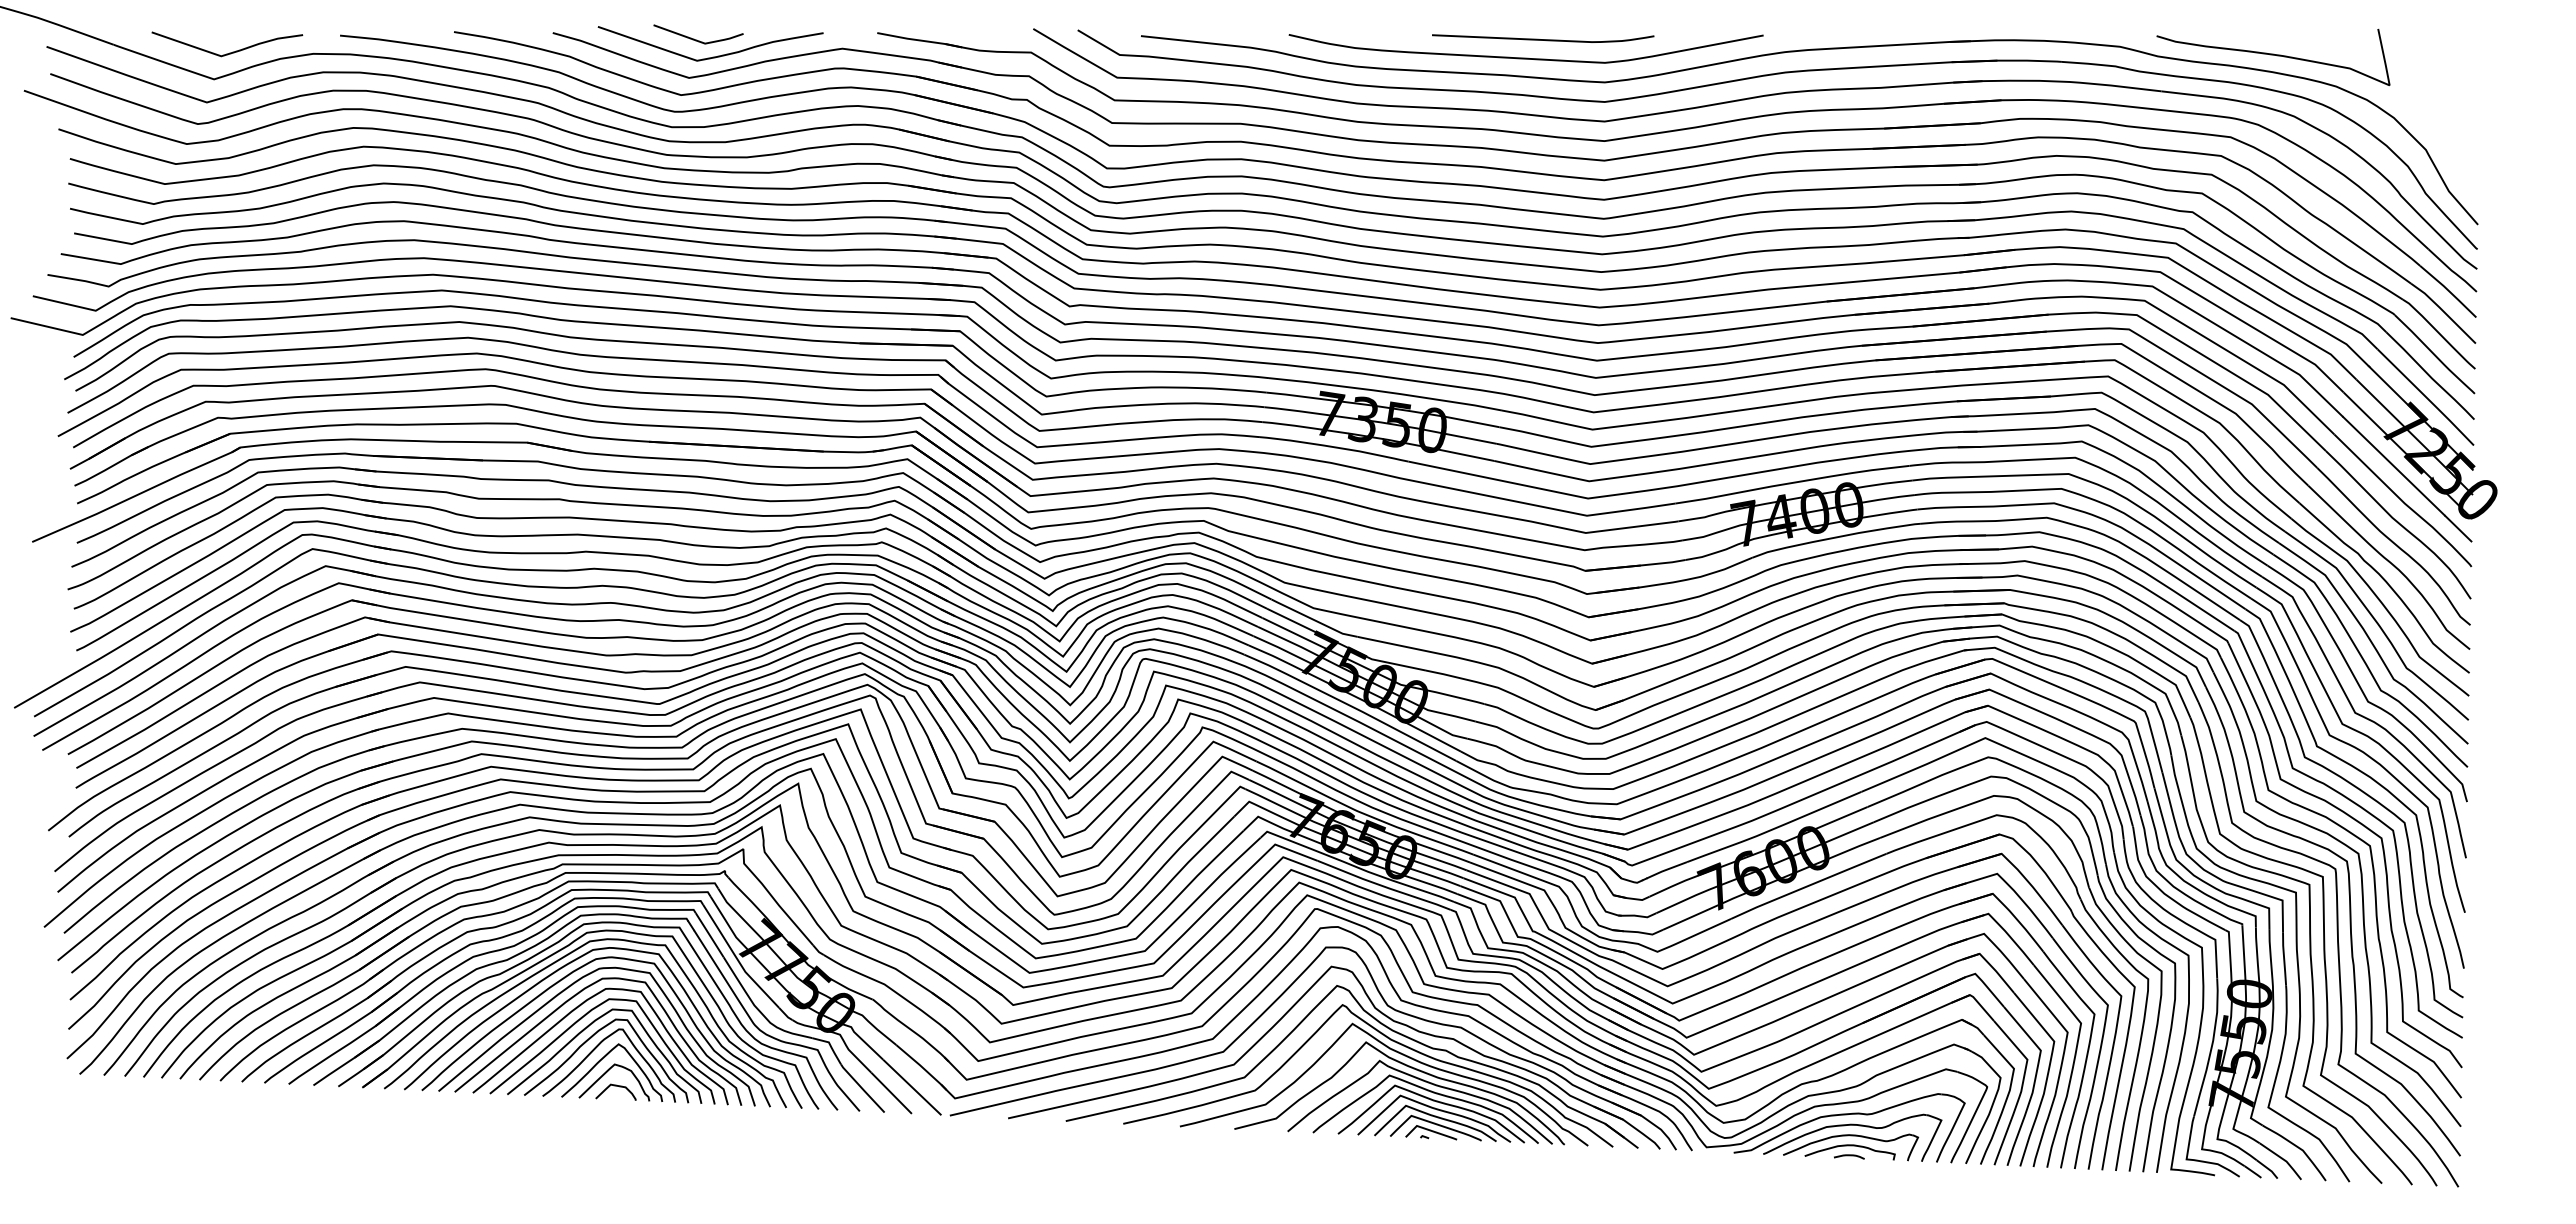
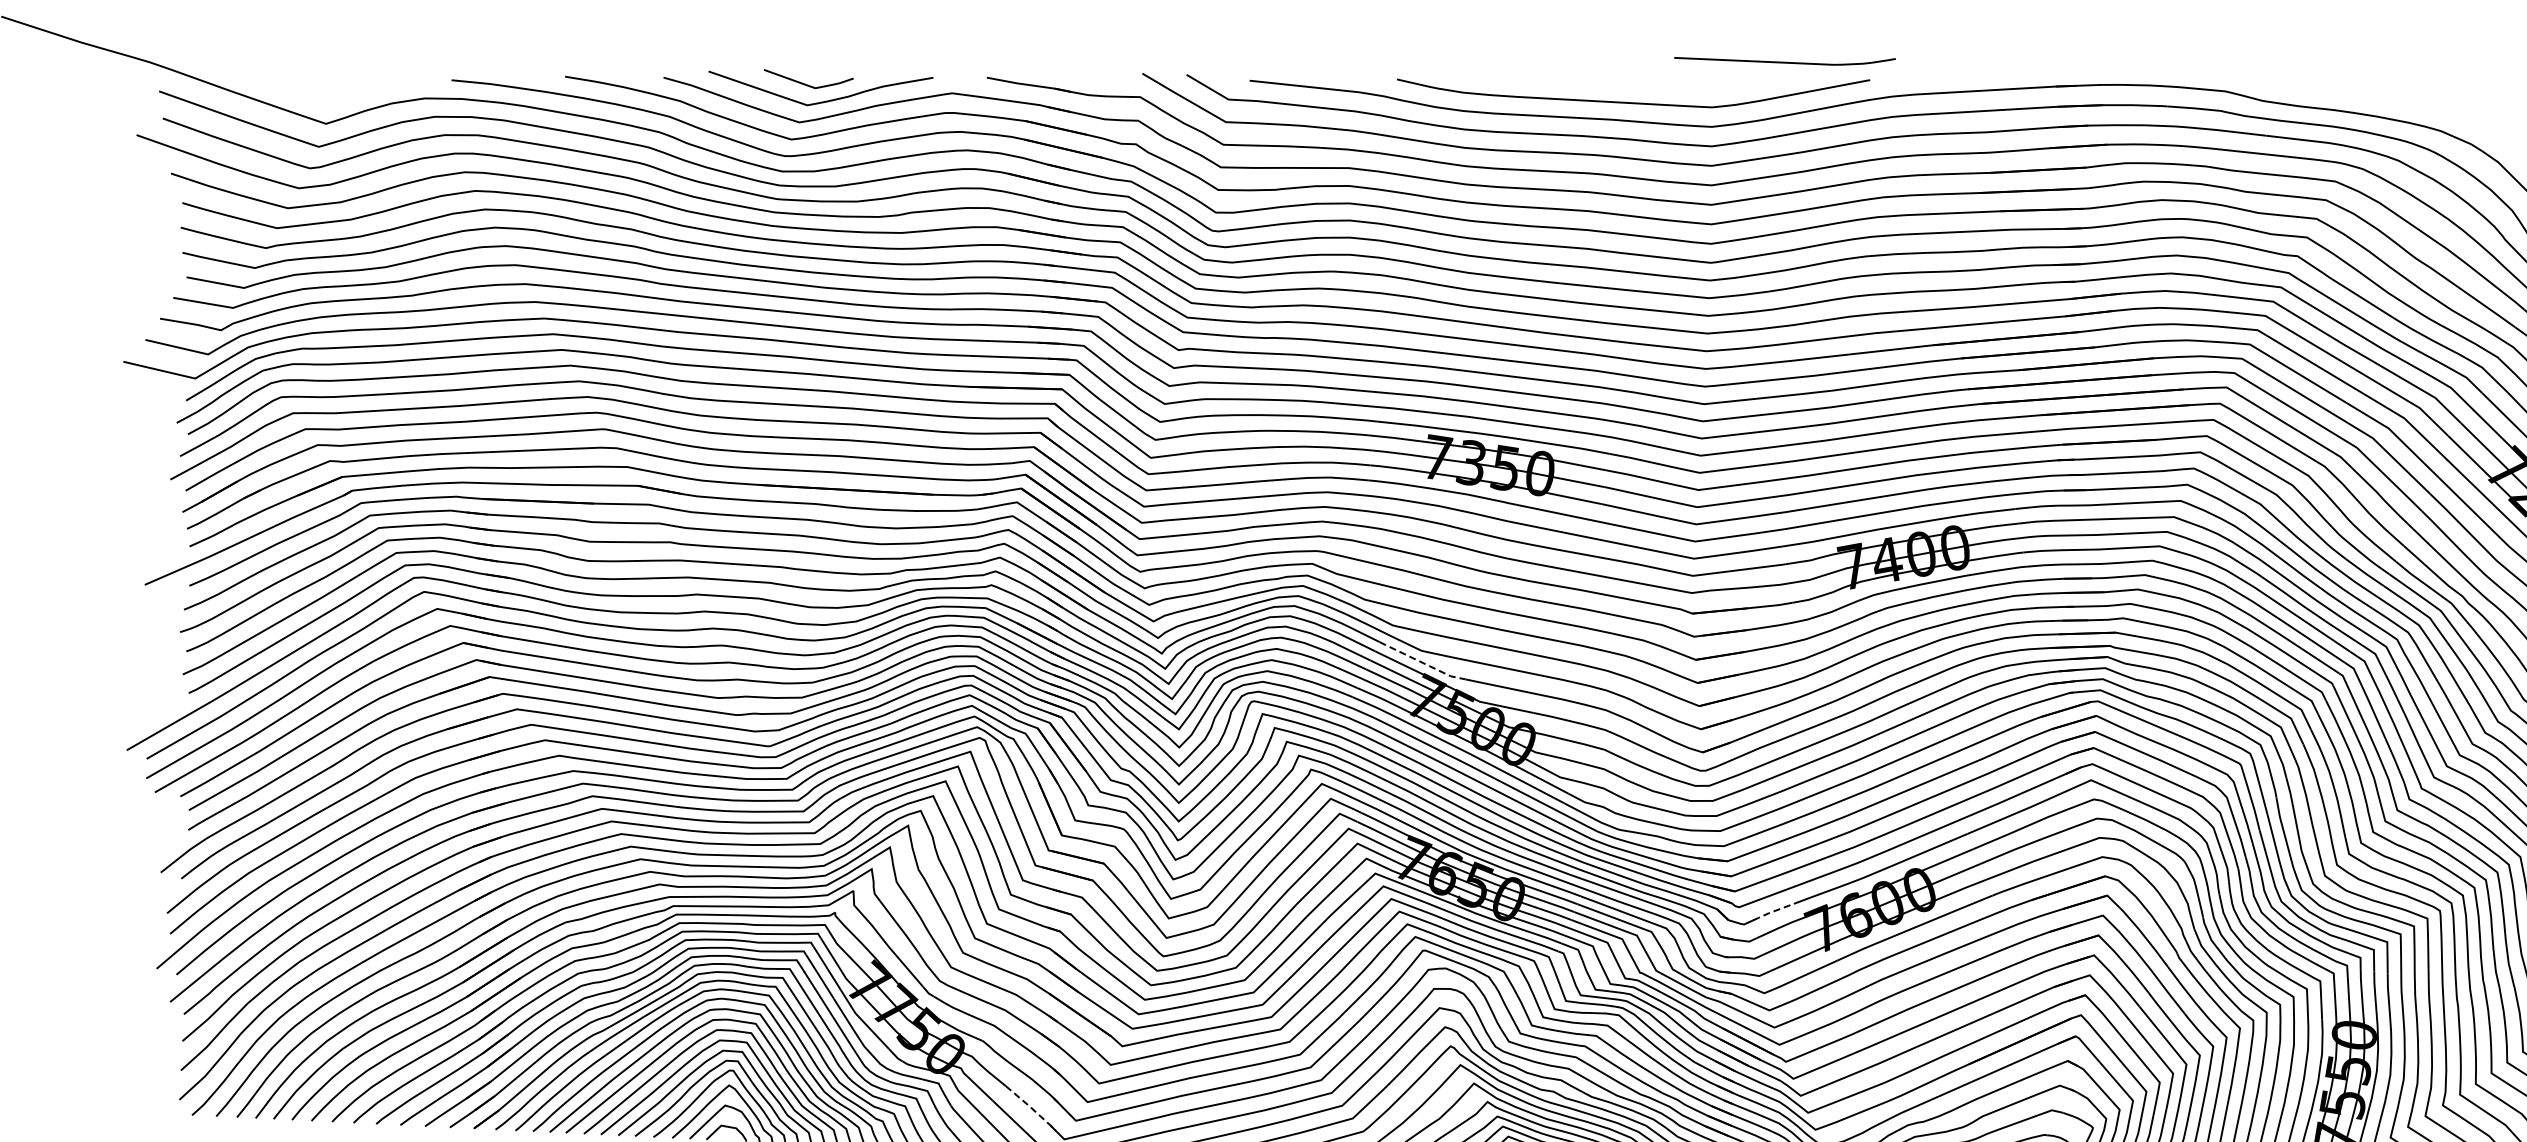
curve: (1543, 39) -> (1785, 62), moved
curve: (229, 52) -> (341, 97), removed
curve: (2273, 55) -> (2378, 100), removed
line: (1314, 620) -> (1422, 663), solid -> dashed
line: (1665, 870) -> (1772, 912), solid -> dashed
line: (922, 1067) -> (1031, 1108), solid -> dashed

